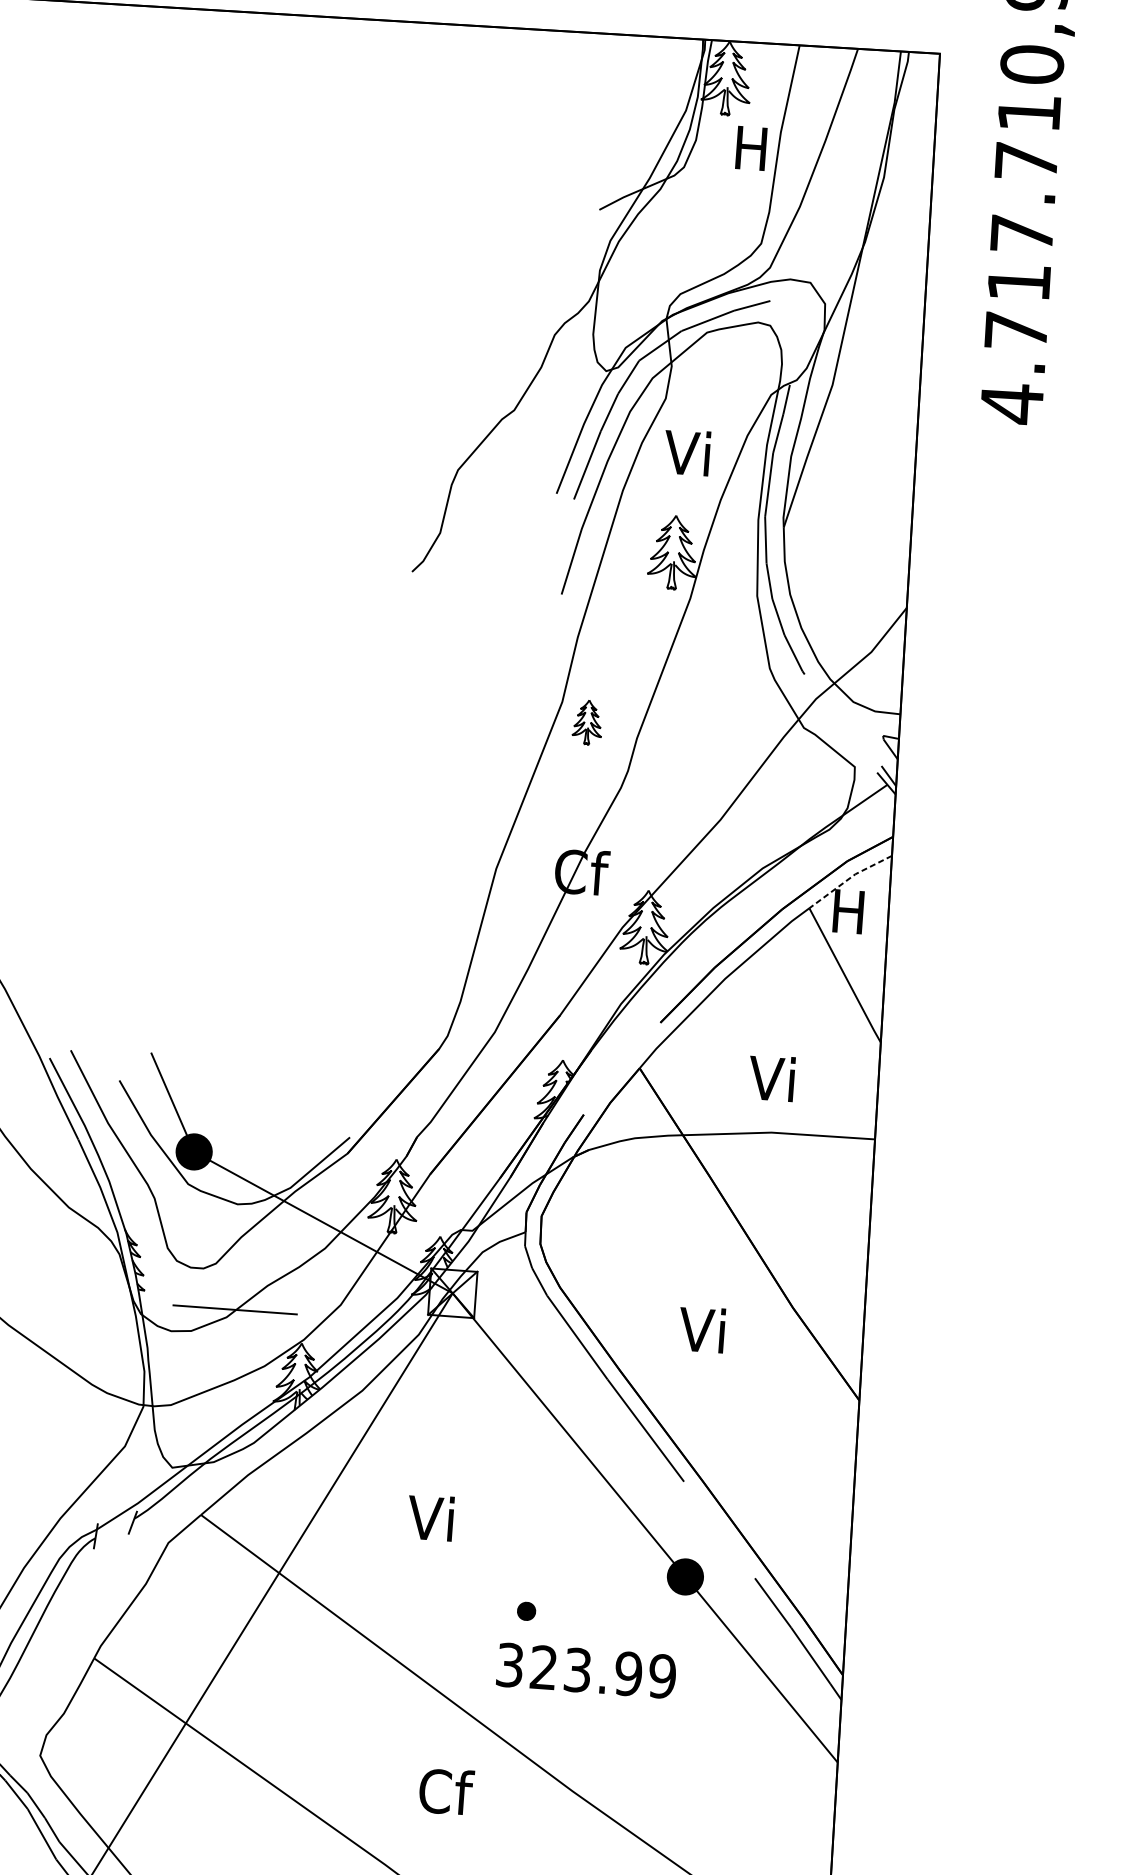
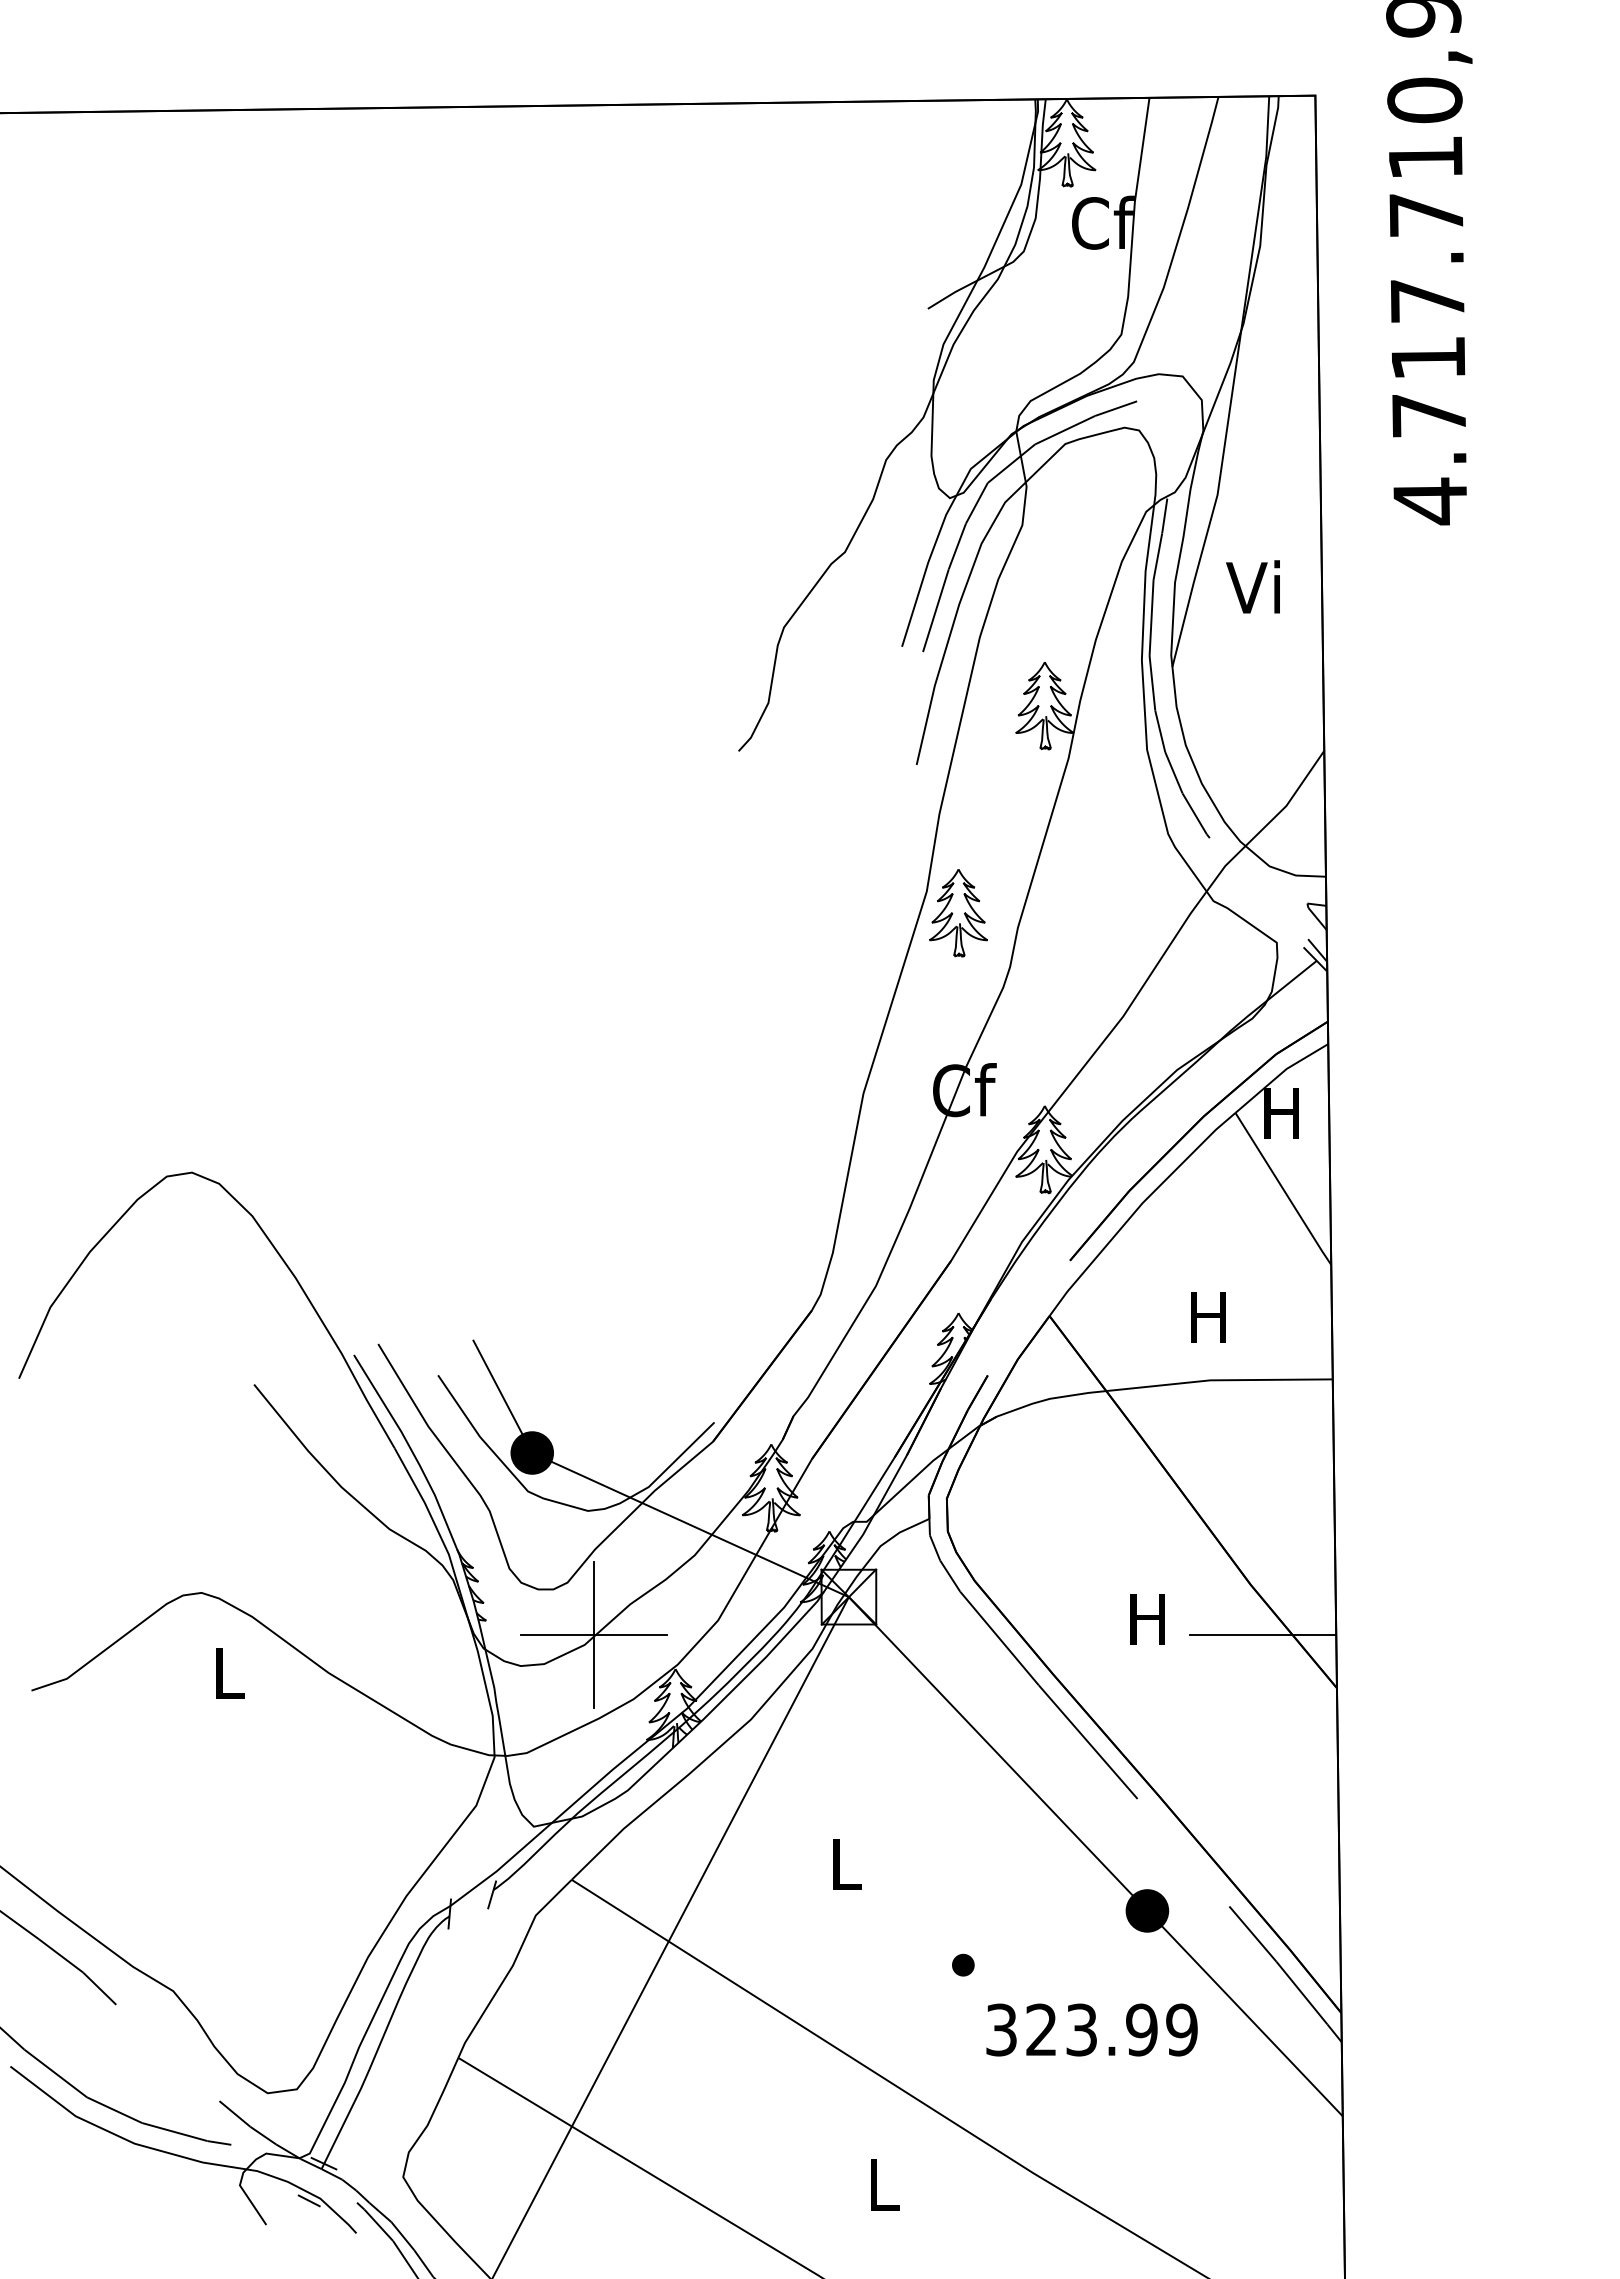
text: (753, 147) -> (1103, 222), H -> Cf
text: (686, 452) -> (1252, 586), moved
part: (587, 722) -> (958, 913), size x1.67
line: (848, 878) -> (1279, 1074), dashed -> solid
text: (771, 1077) -> (1205, 1315), Vi -> H
line: (235, 1309) -> (594, 1635), added
text: (702, 1328) -> (1145, 1617), Vi -> H
line: (800, 1351) -> (1263, 1635), added
text: (430, 1517) -> (842, 1862), Vi -> L
text: (586, 1670) -> (1091, 2029), moved
text: (446, 1791) -> (884, 2184), Cf -> L

